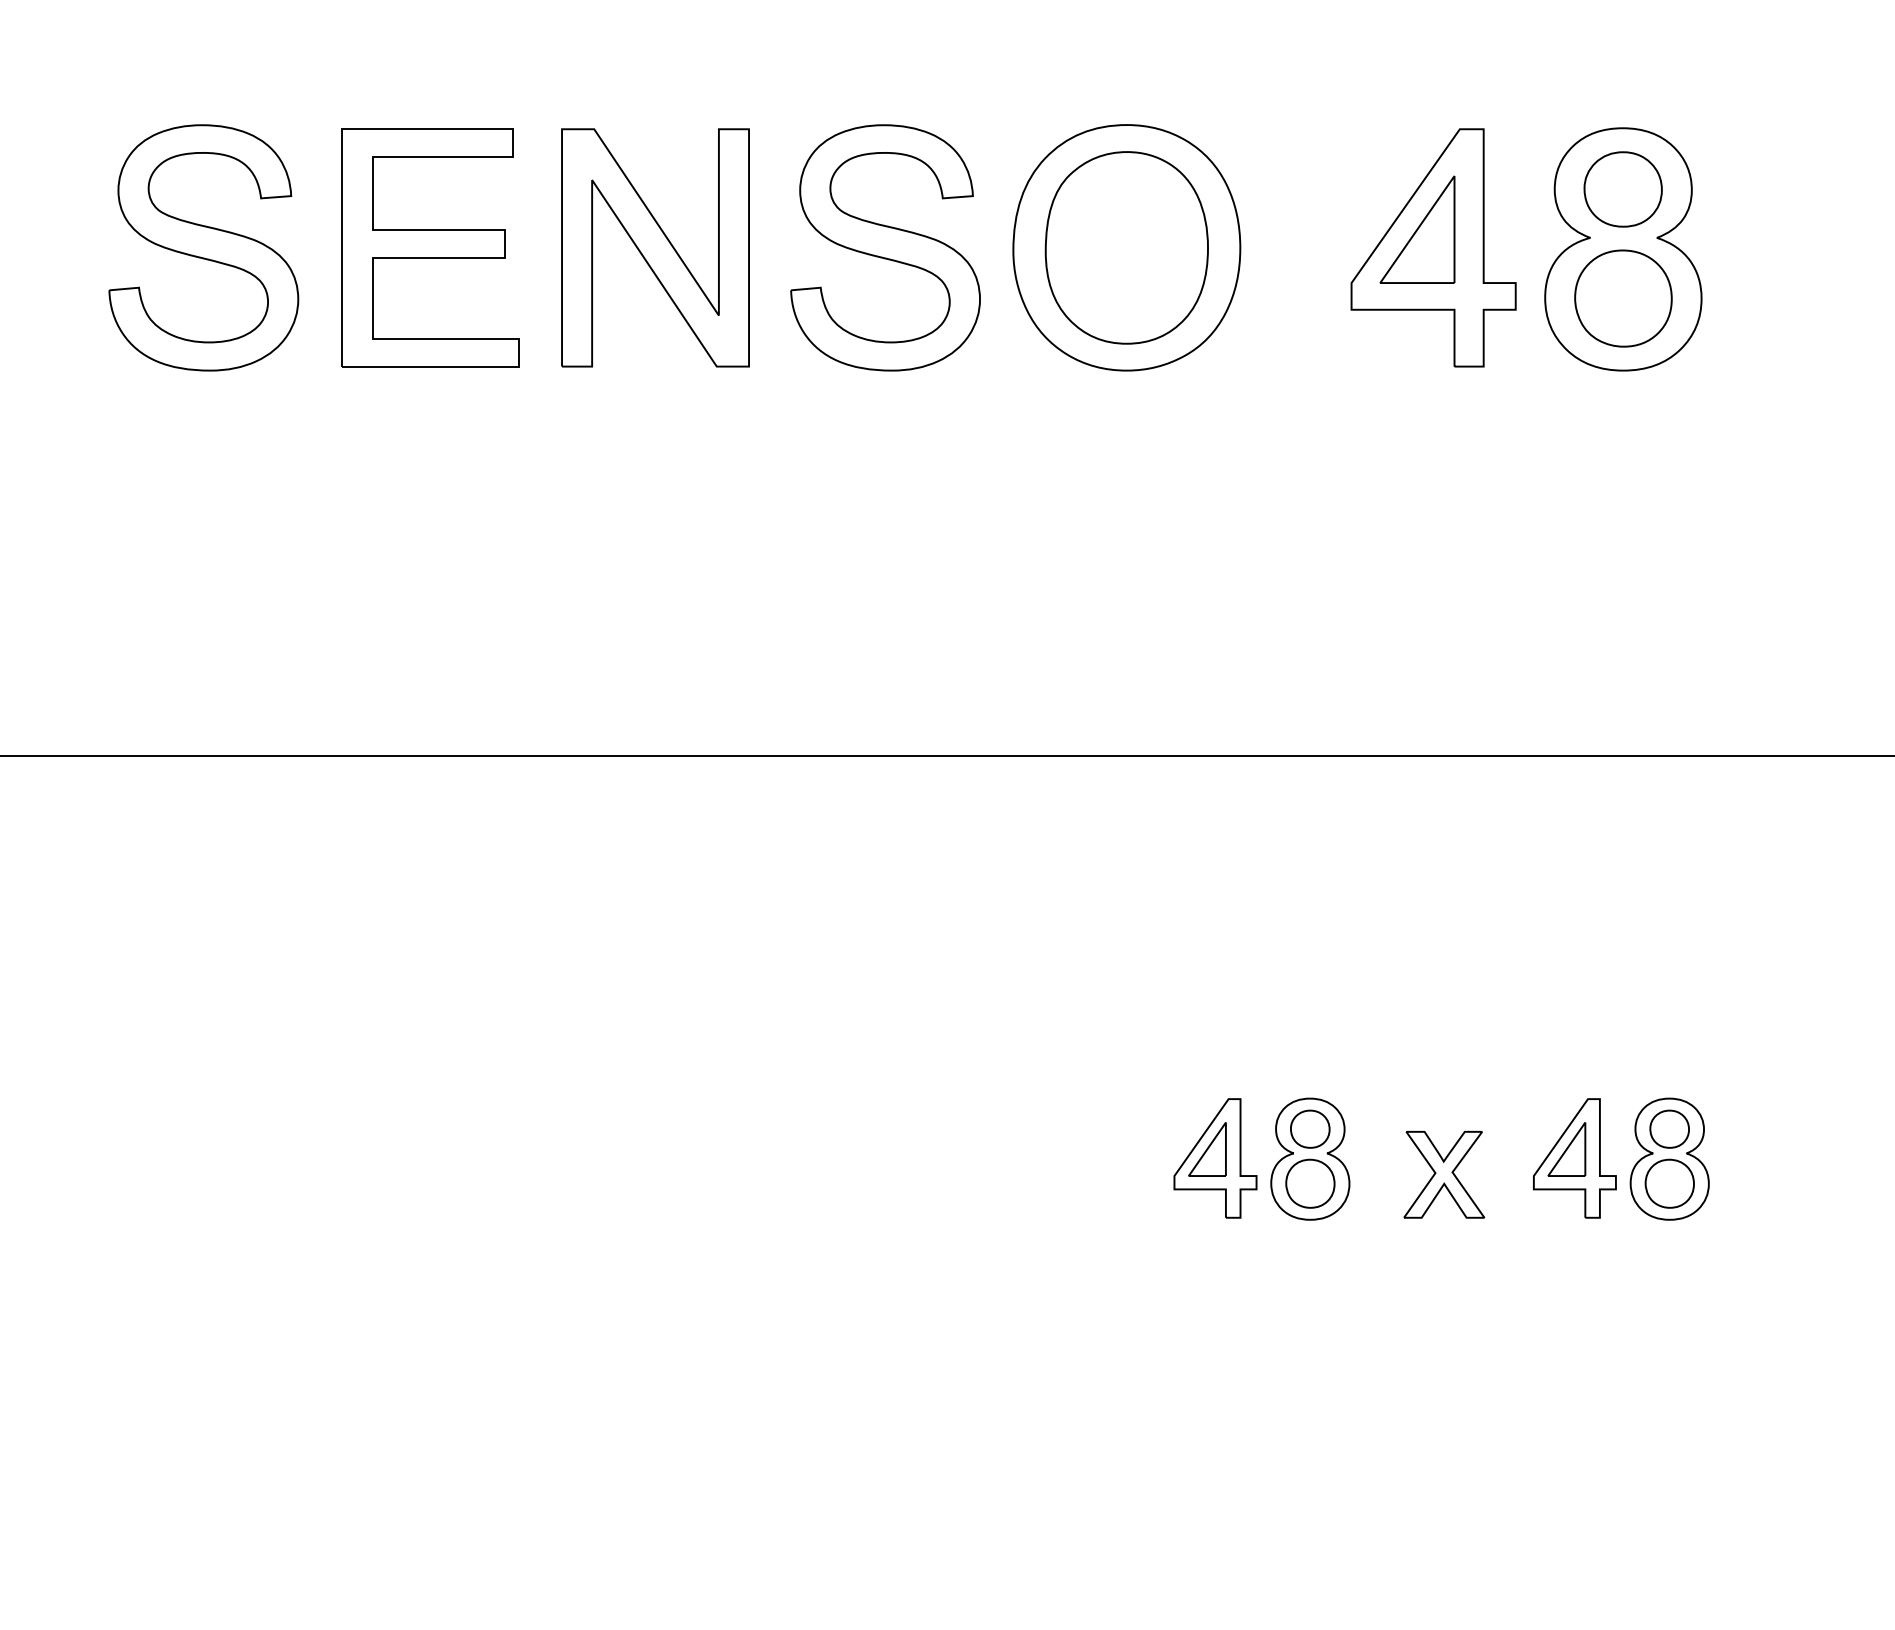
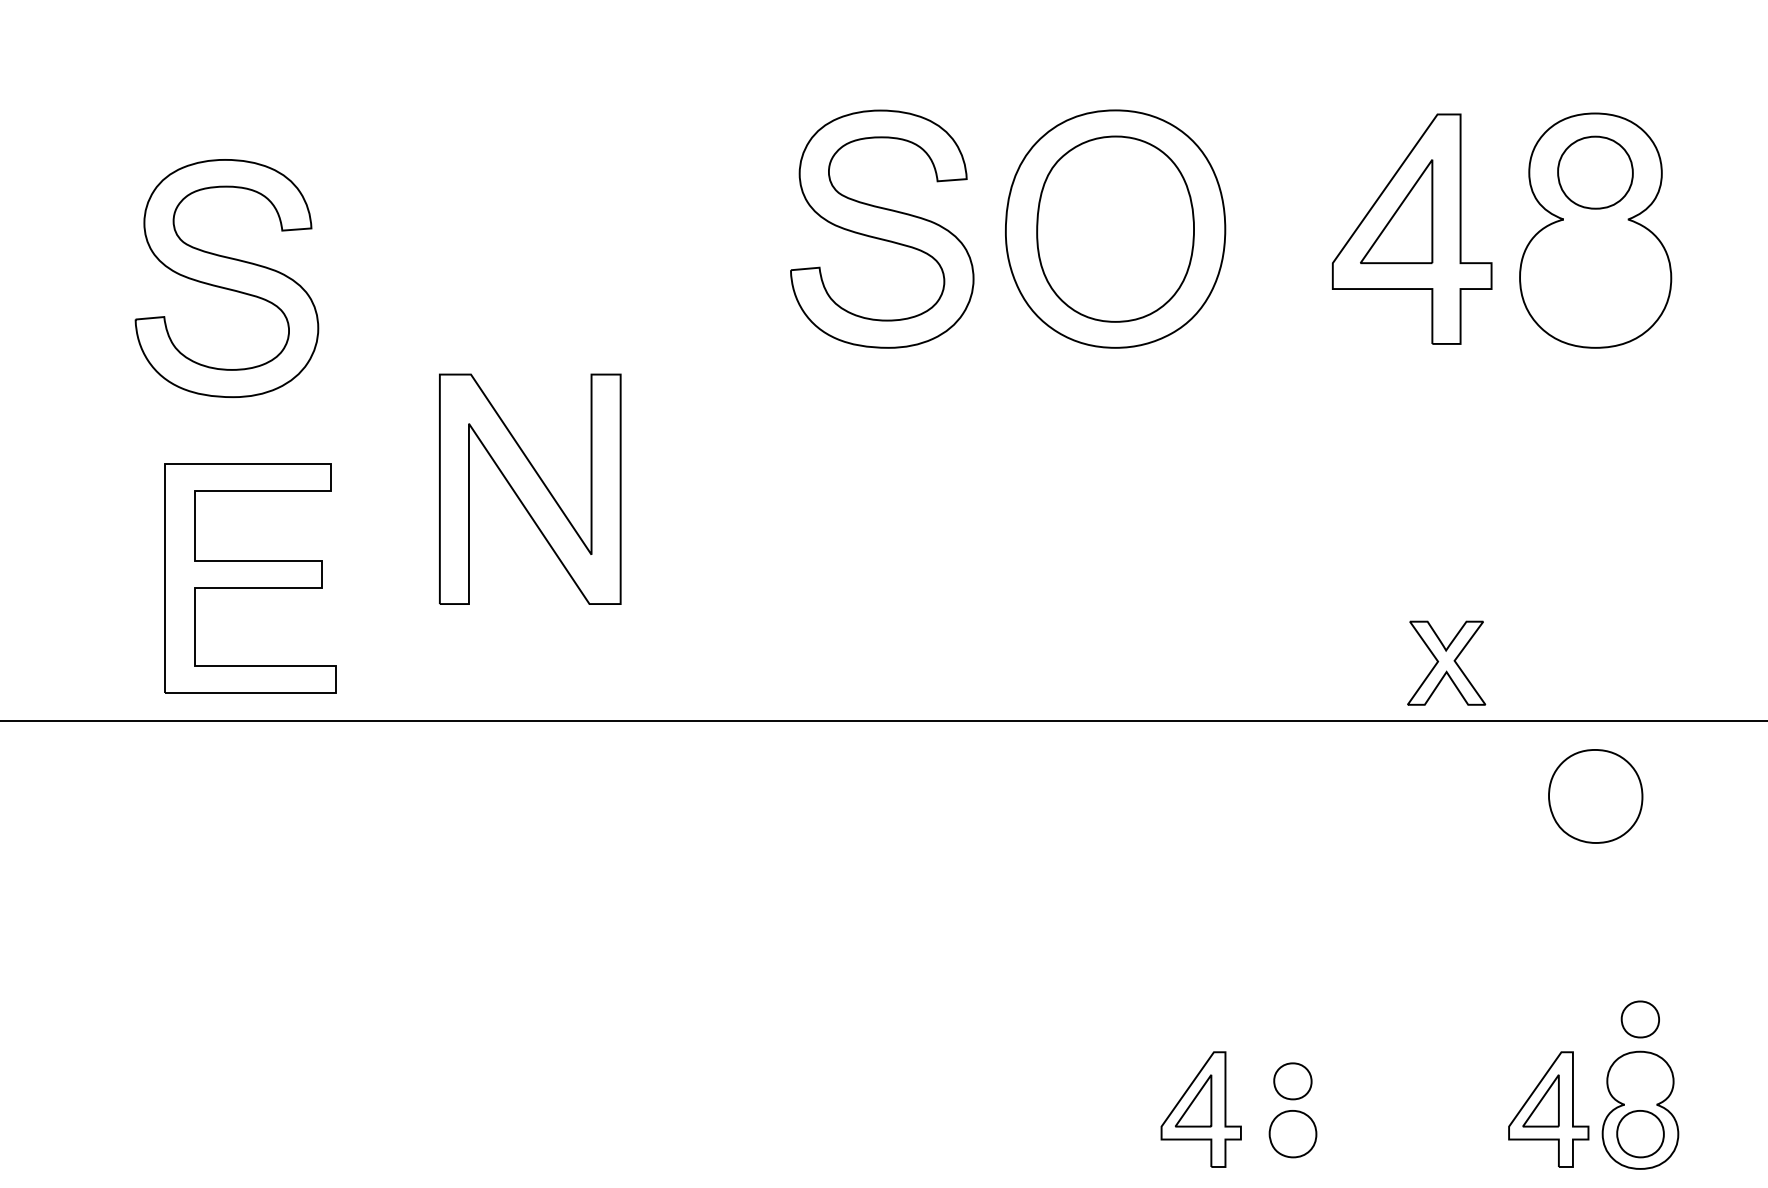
part: (203, 247) -> (226, 278), moved
part: (430, 247) -> (250, 577), moved
part: (655, 247) -> (530, 488), moved
part: (1623, 298) -> (1595, 796), moved
part: (1669, 1128) -> (1640, 1018), moved
part: (1310, 1158) -> (1293, 1109), removed
part: (1444, 1174) -> (1446, 662), moved

